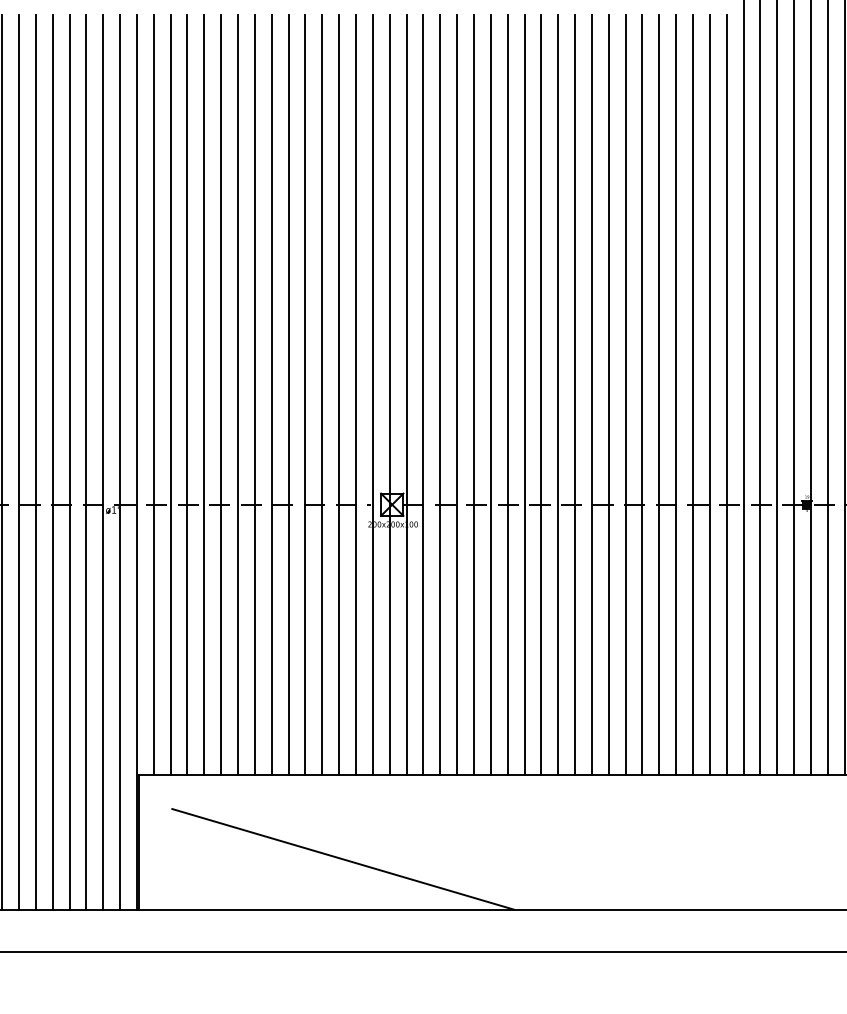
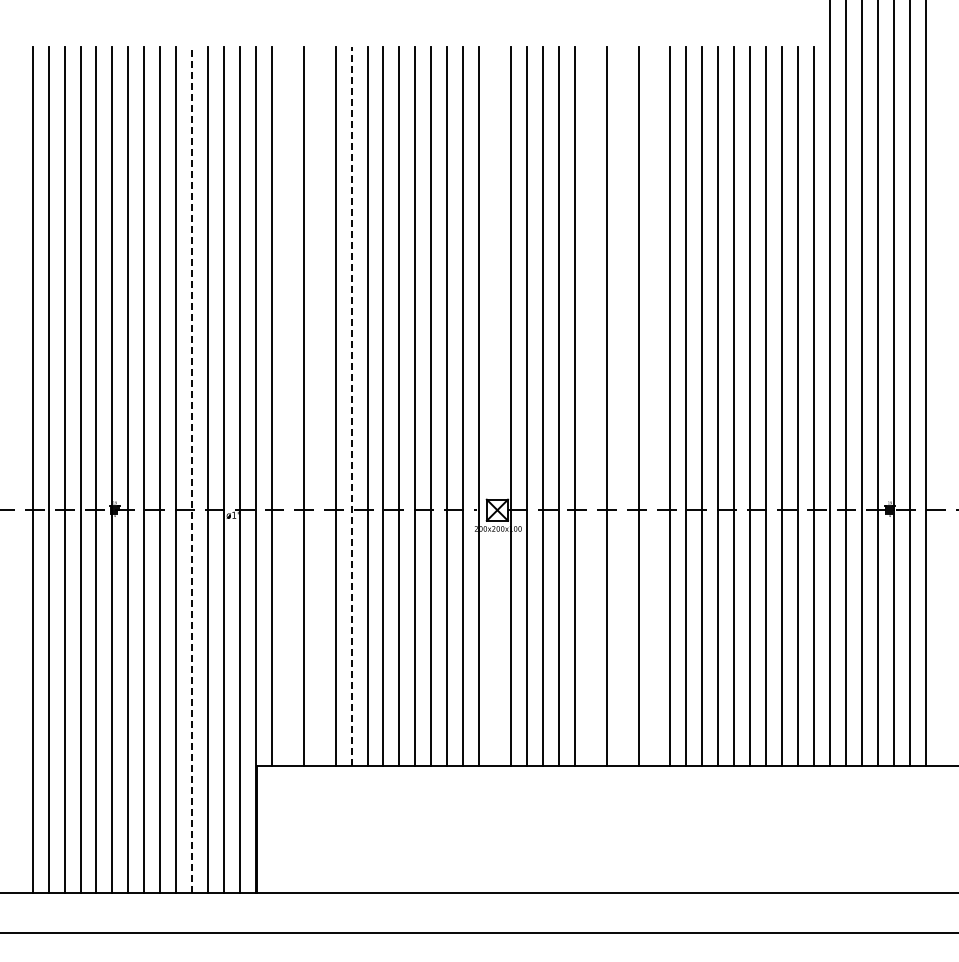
line: (170, 395) -> (287, 406), removed
line: (204, 395) -> (319, 406), removed
line: (237, 395) -> (351, 406), solid -> dashed
line: (390, 395) -> (495, 406), removed
line: (490, 395) -> (590, 406), removed
line: (524, 395) -> (622, 406), removed
line: (558, 395) -> (654, 406), removed
line: (69, 461) -> (192, 469), solid -> dashed
line: (342, 859) -> (450, 845), removed

